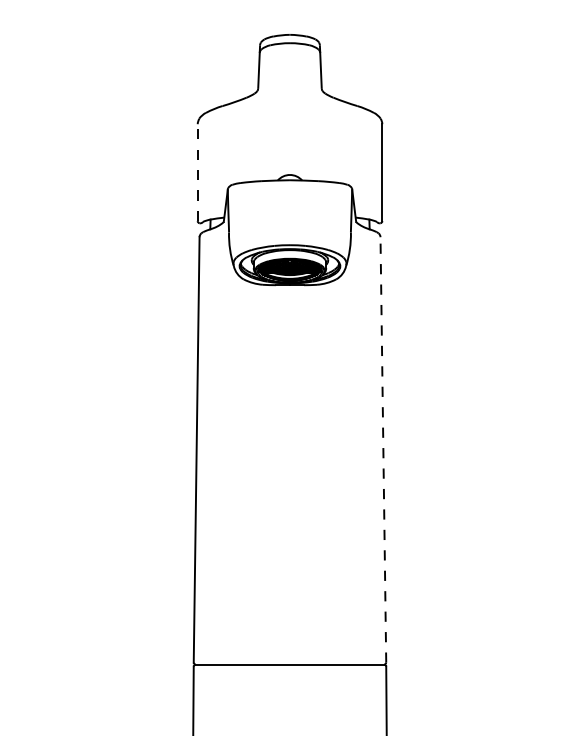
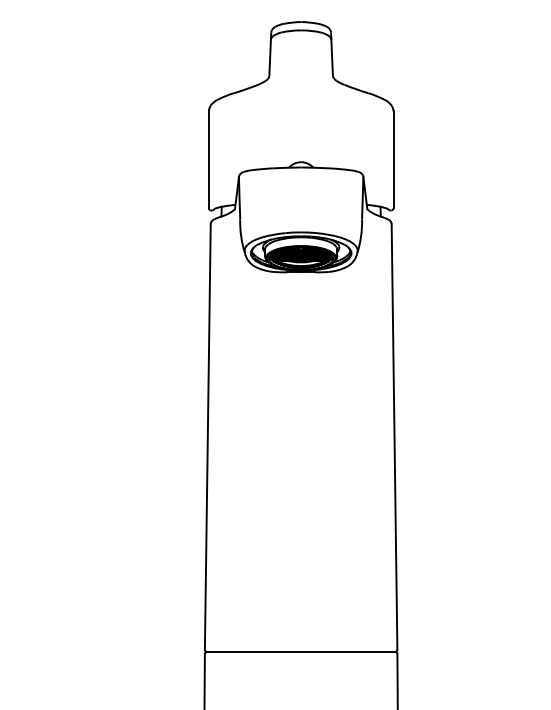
line: (197, 172) -> (208, 159), dashed -> solid
line: (383, 449) -> (394, 436), dashed -> solid

